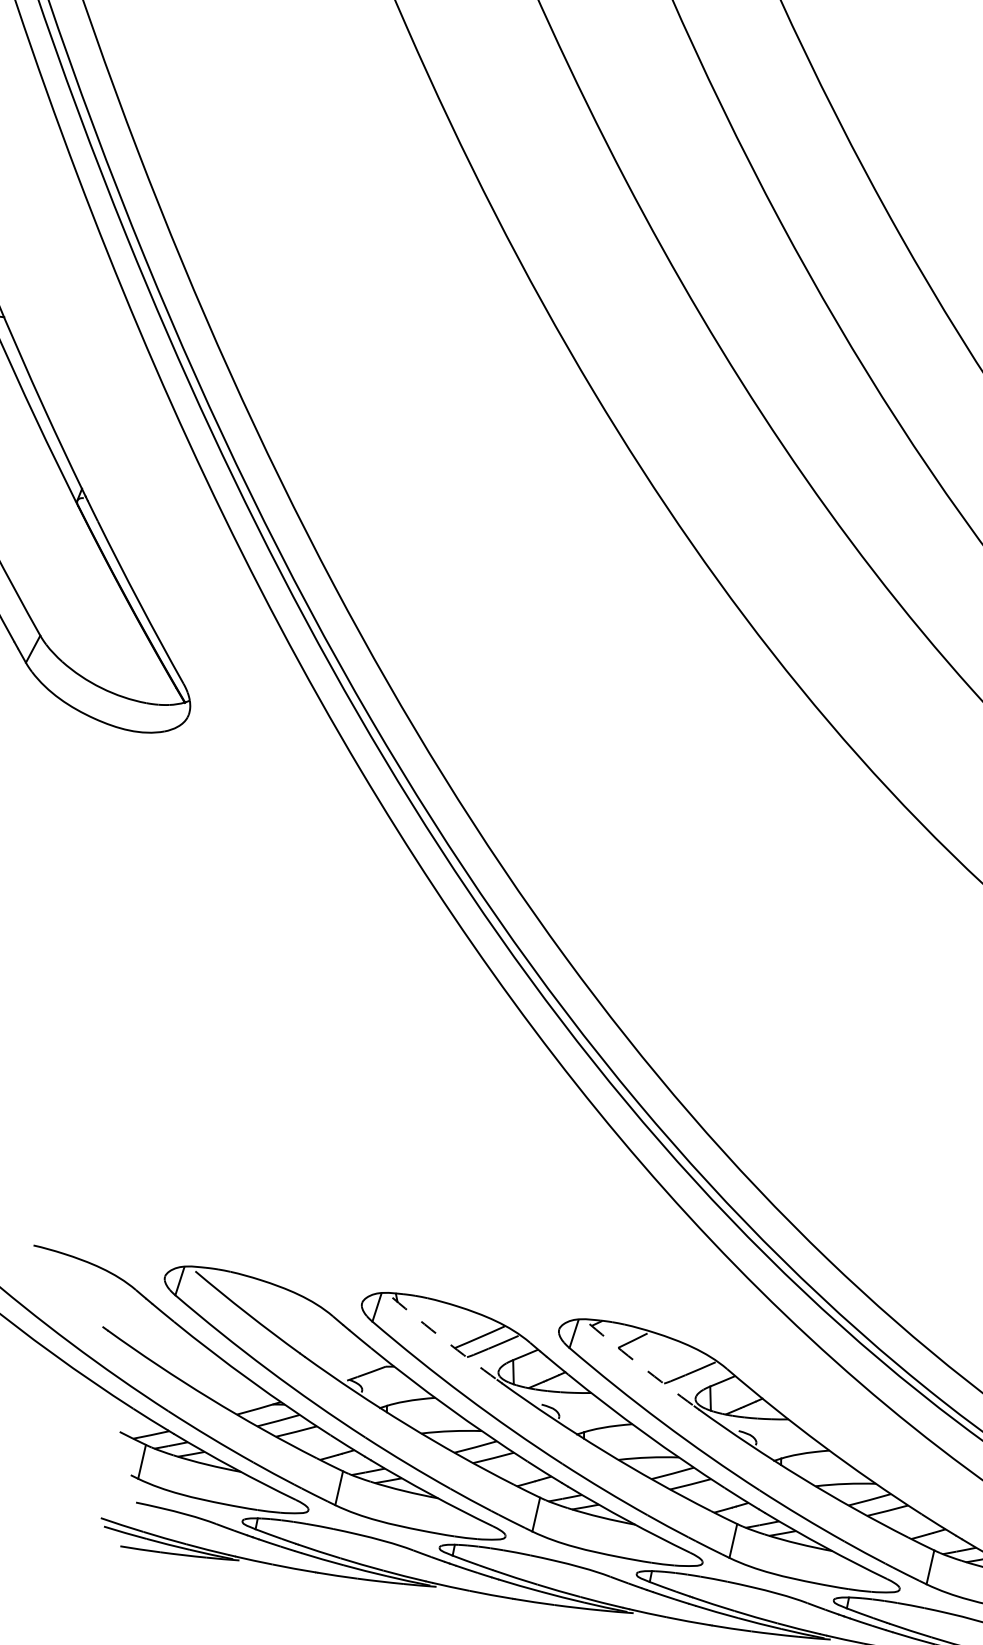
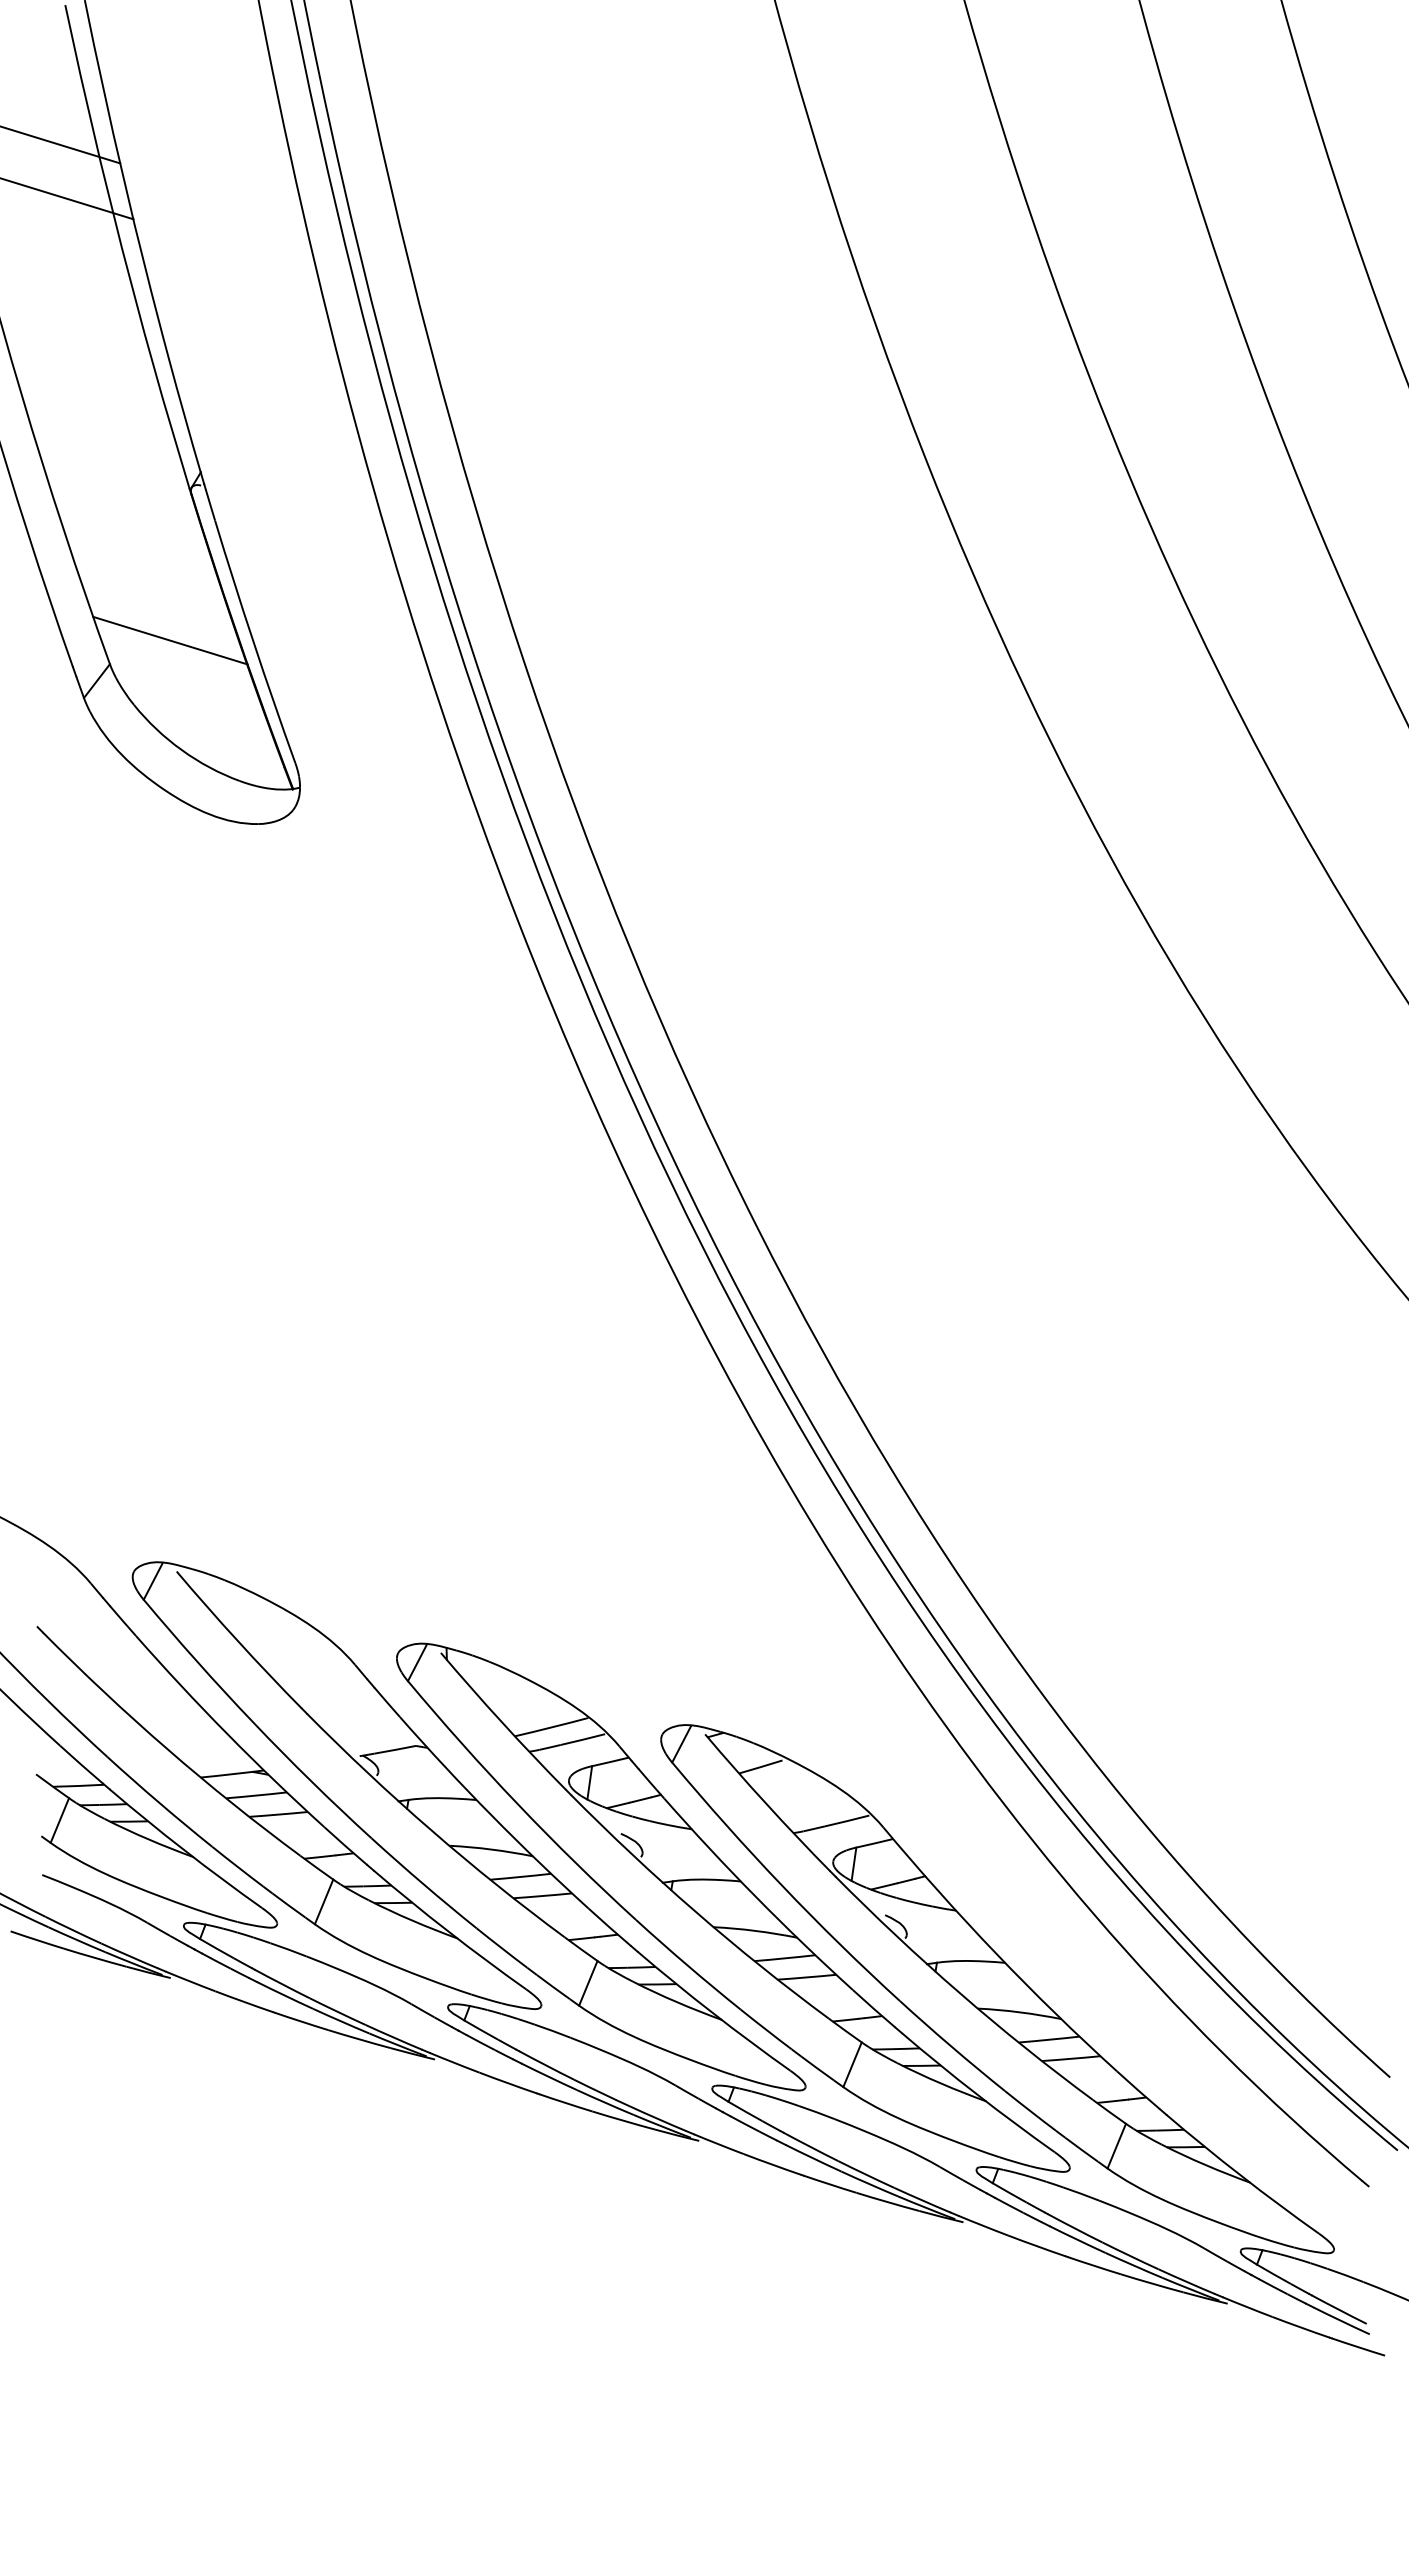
line: (80, 611) -> (170, 640), added
arc: (444, 1339) -> (502, 1722), dashed -> solid
arc: (641, 1366) -> (766, 1804), dashed -> solid

